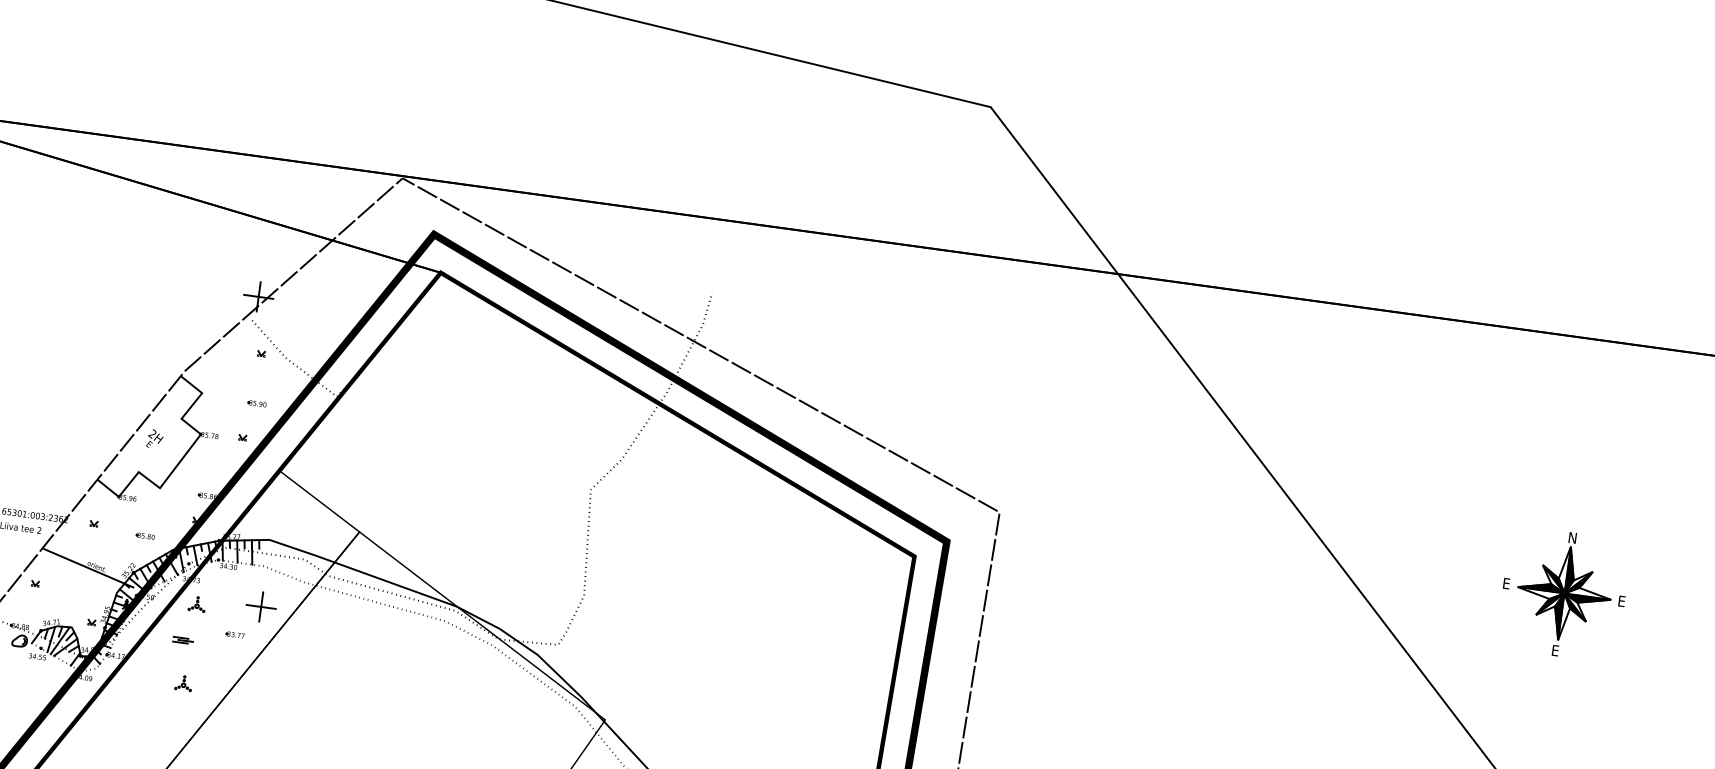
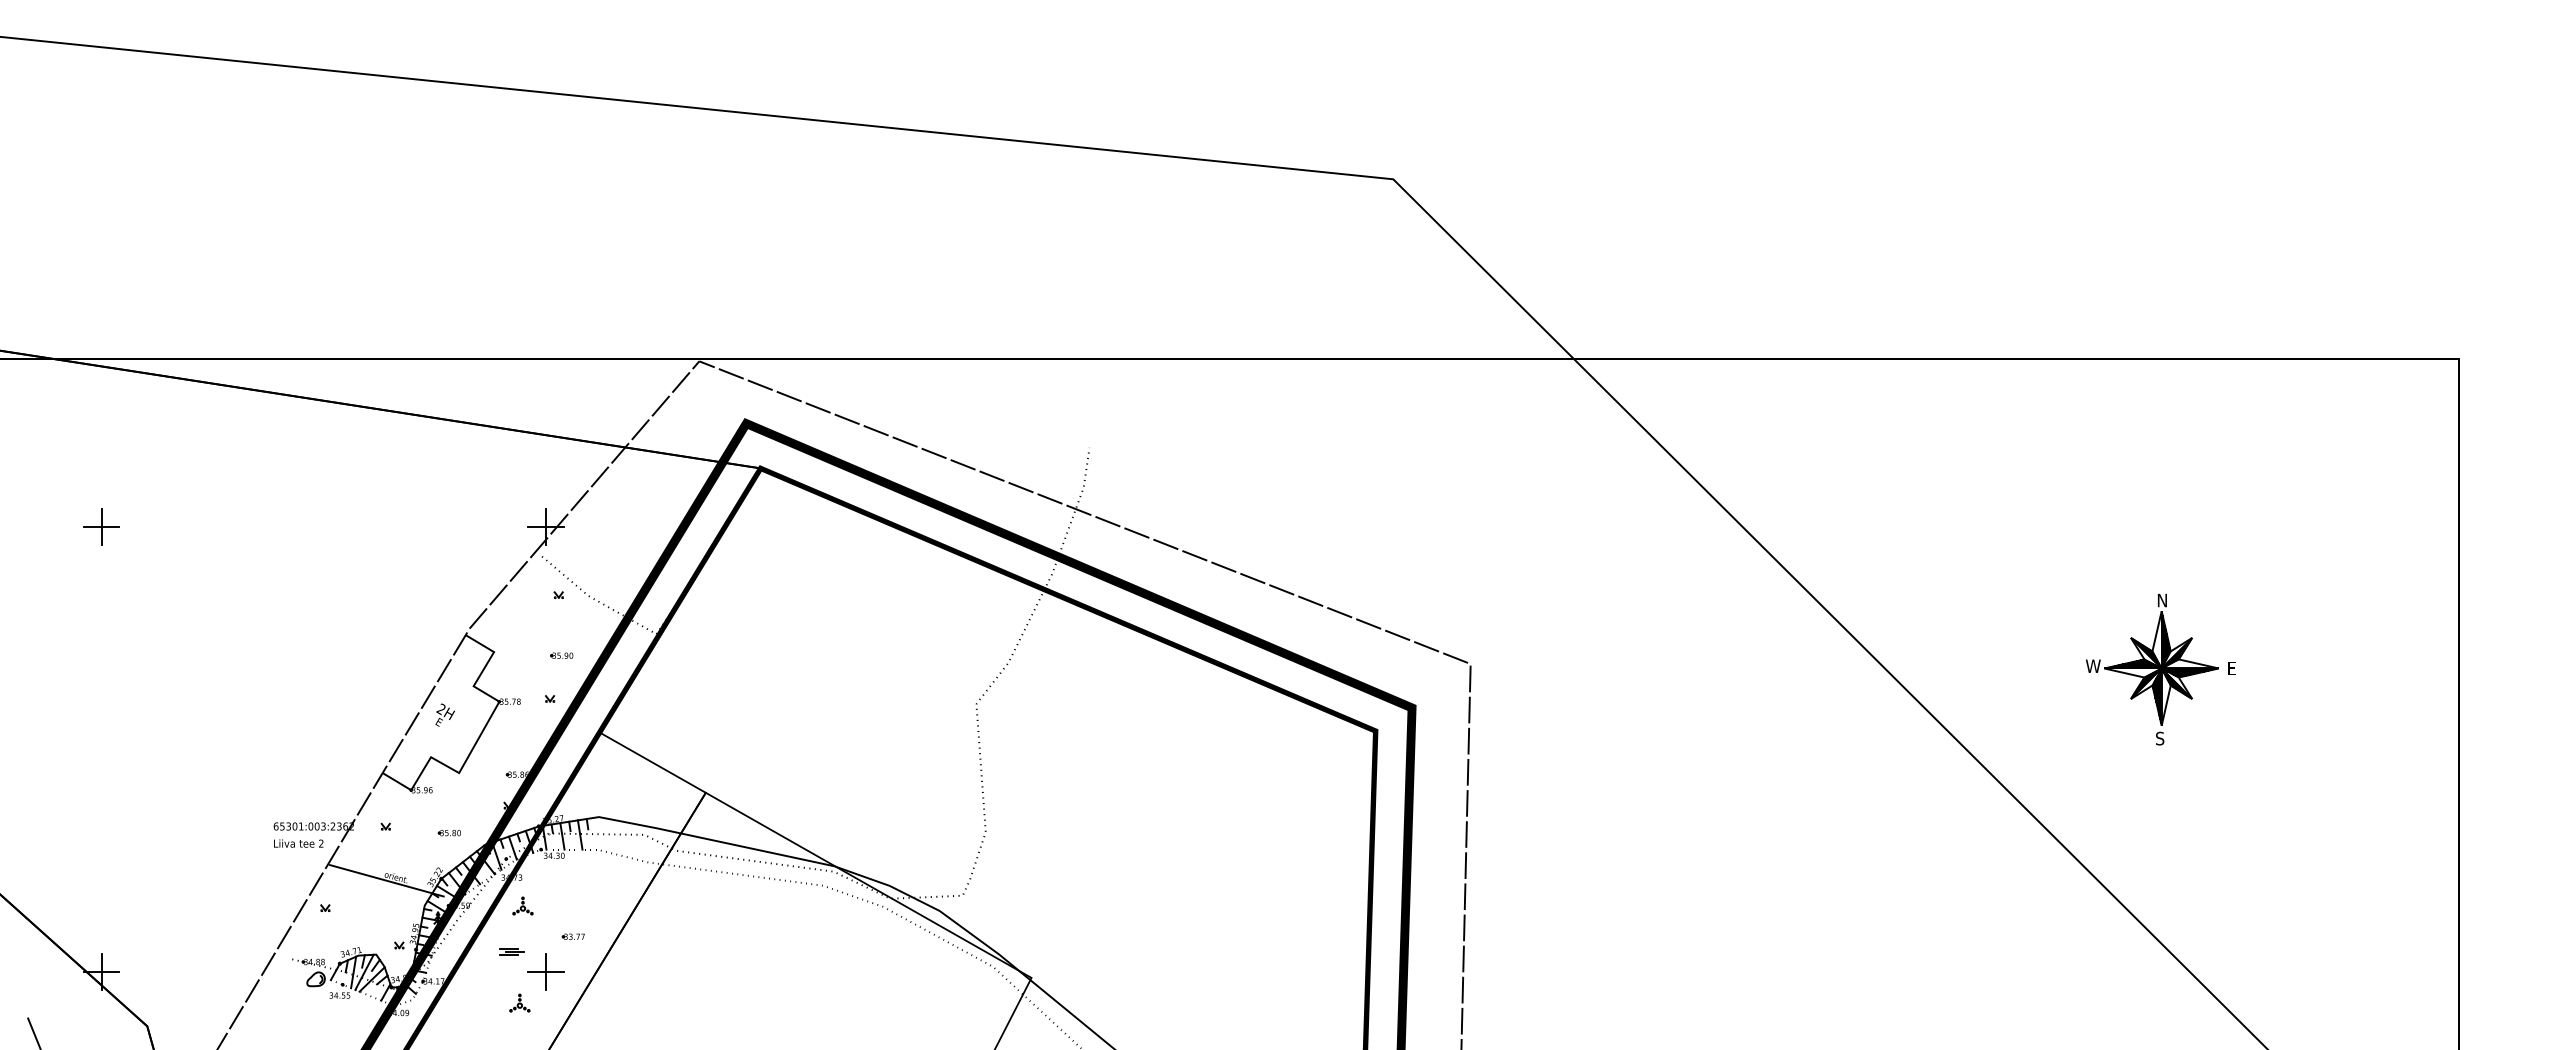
text: (1509, 583) -> (2093, 665), E -> W
part: (260, 606) -> (545, 971), moved
text: (1555, 650) -> (2160, 738), E -> S

